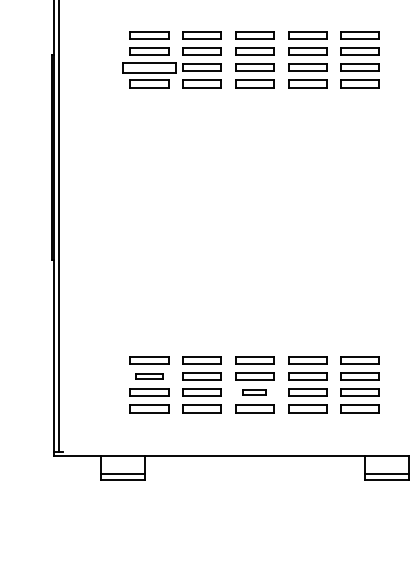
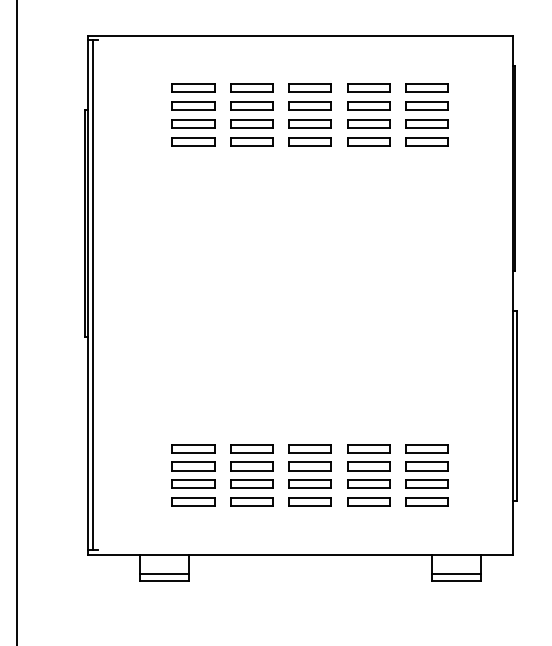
part: (149, 67) -> (193, 123), size x0.71
part: (149, 376) -> (193, 466), size x1.43
part: (254, 392) -> (309, 483), size x1.67

